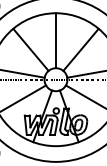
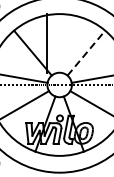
line: (55, 40) -> (46, 43), moved
line: (81, 49) -> (86, 52), solid -> dashed

